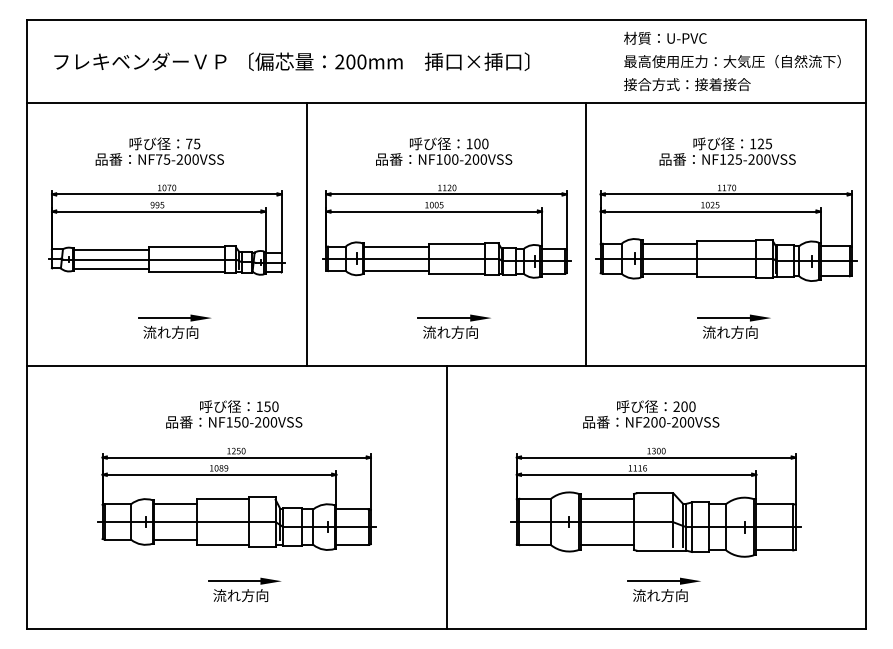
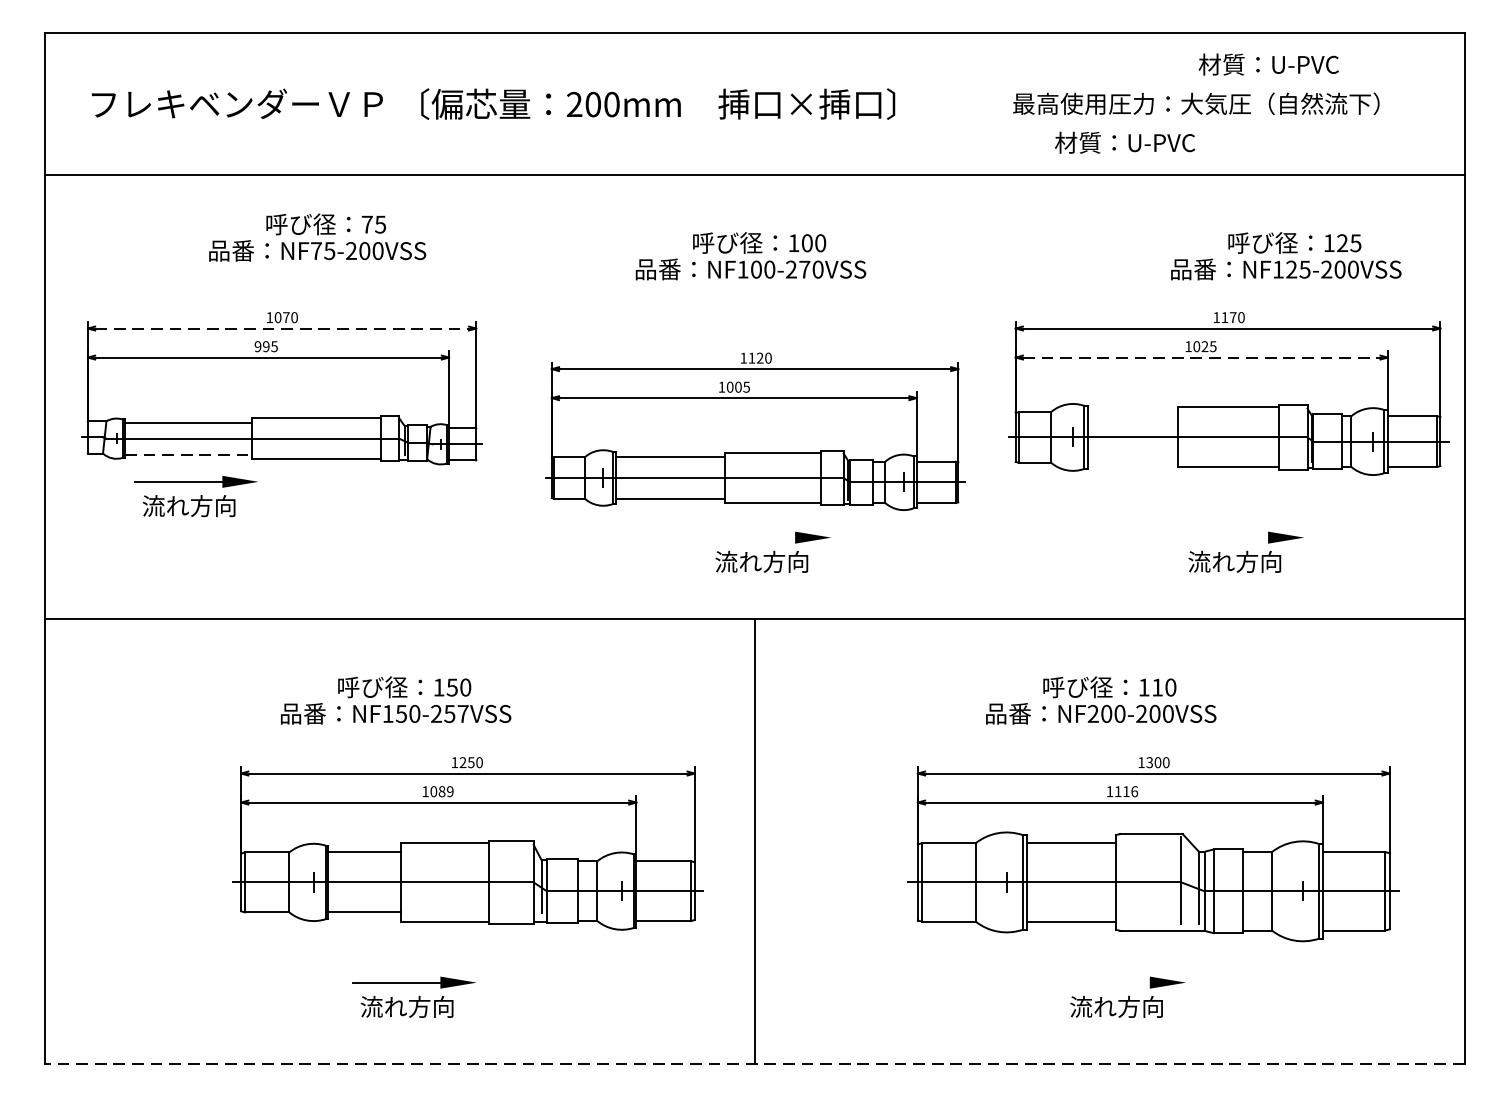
text: (665, 37) -> (1269, 63), moved
text: (732, 61) -> (1196, 103), moved
text: (687, 84) -> (1162, 142), 接合方式：接着接合 -> 材質：U-PVC
text: (159, 151) -> (317, 237), moved
text: (727, 151) -> (1285, 255), moved
text: (475, 159) -> (804, 269), NF100-200VSS -> NF100-270VSS
line: (166, 194) -> (281, 328), solid -> dashed
line: (710, 211) -> (1201, 357), solid -> dashed
part: (446, 231) -> (755, 431), moved
line: (306, 234) -> (518, 396), removed
line: (586, 234) -> (991, 396), removed
line: (669, 243) -> (1132, 411), removed
line: (111, 269) -> (188, 455), solid -> dashed
line: (669, 273) -> (1132, 462), removed
line: (444, 318) -> (751, 538), removed
line: (723, 318) -> (1223, 538), removed
part: (174, 326) -> (195, 496), moved
text: (680, 406) -> (1150, 687), 200 -> 110
text: (269, 422) -> (455, 714), NF150-200VSS -> NF150-257VSS
part: (236, 498) -> (467, 842), moved
part: (655, 502) -> (1152, 849), moved
line: (653, 581) -> (1105, 983), removed
line: (446, 629) -> (755, 1064), solid -> dashed

